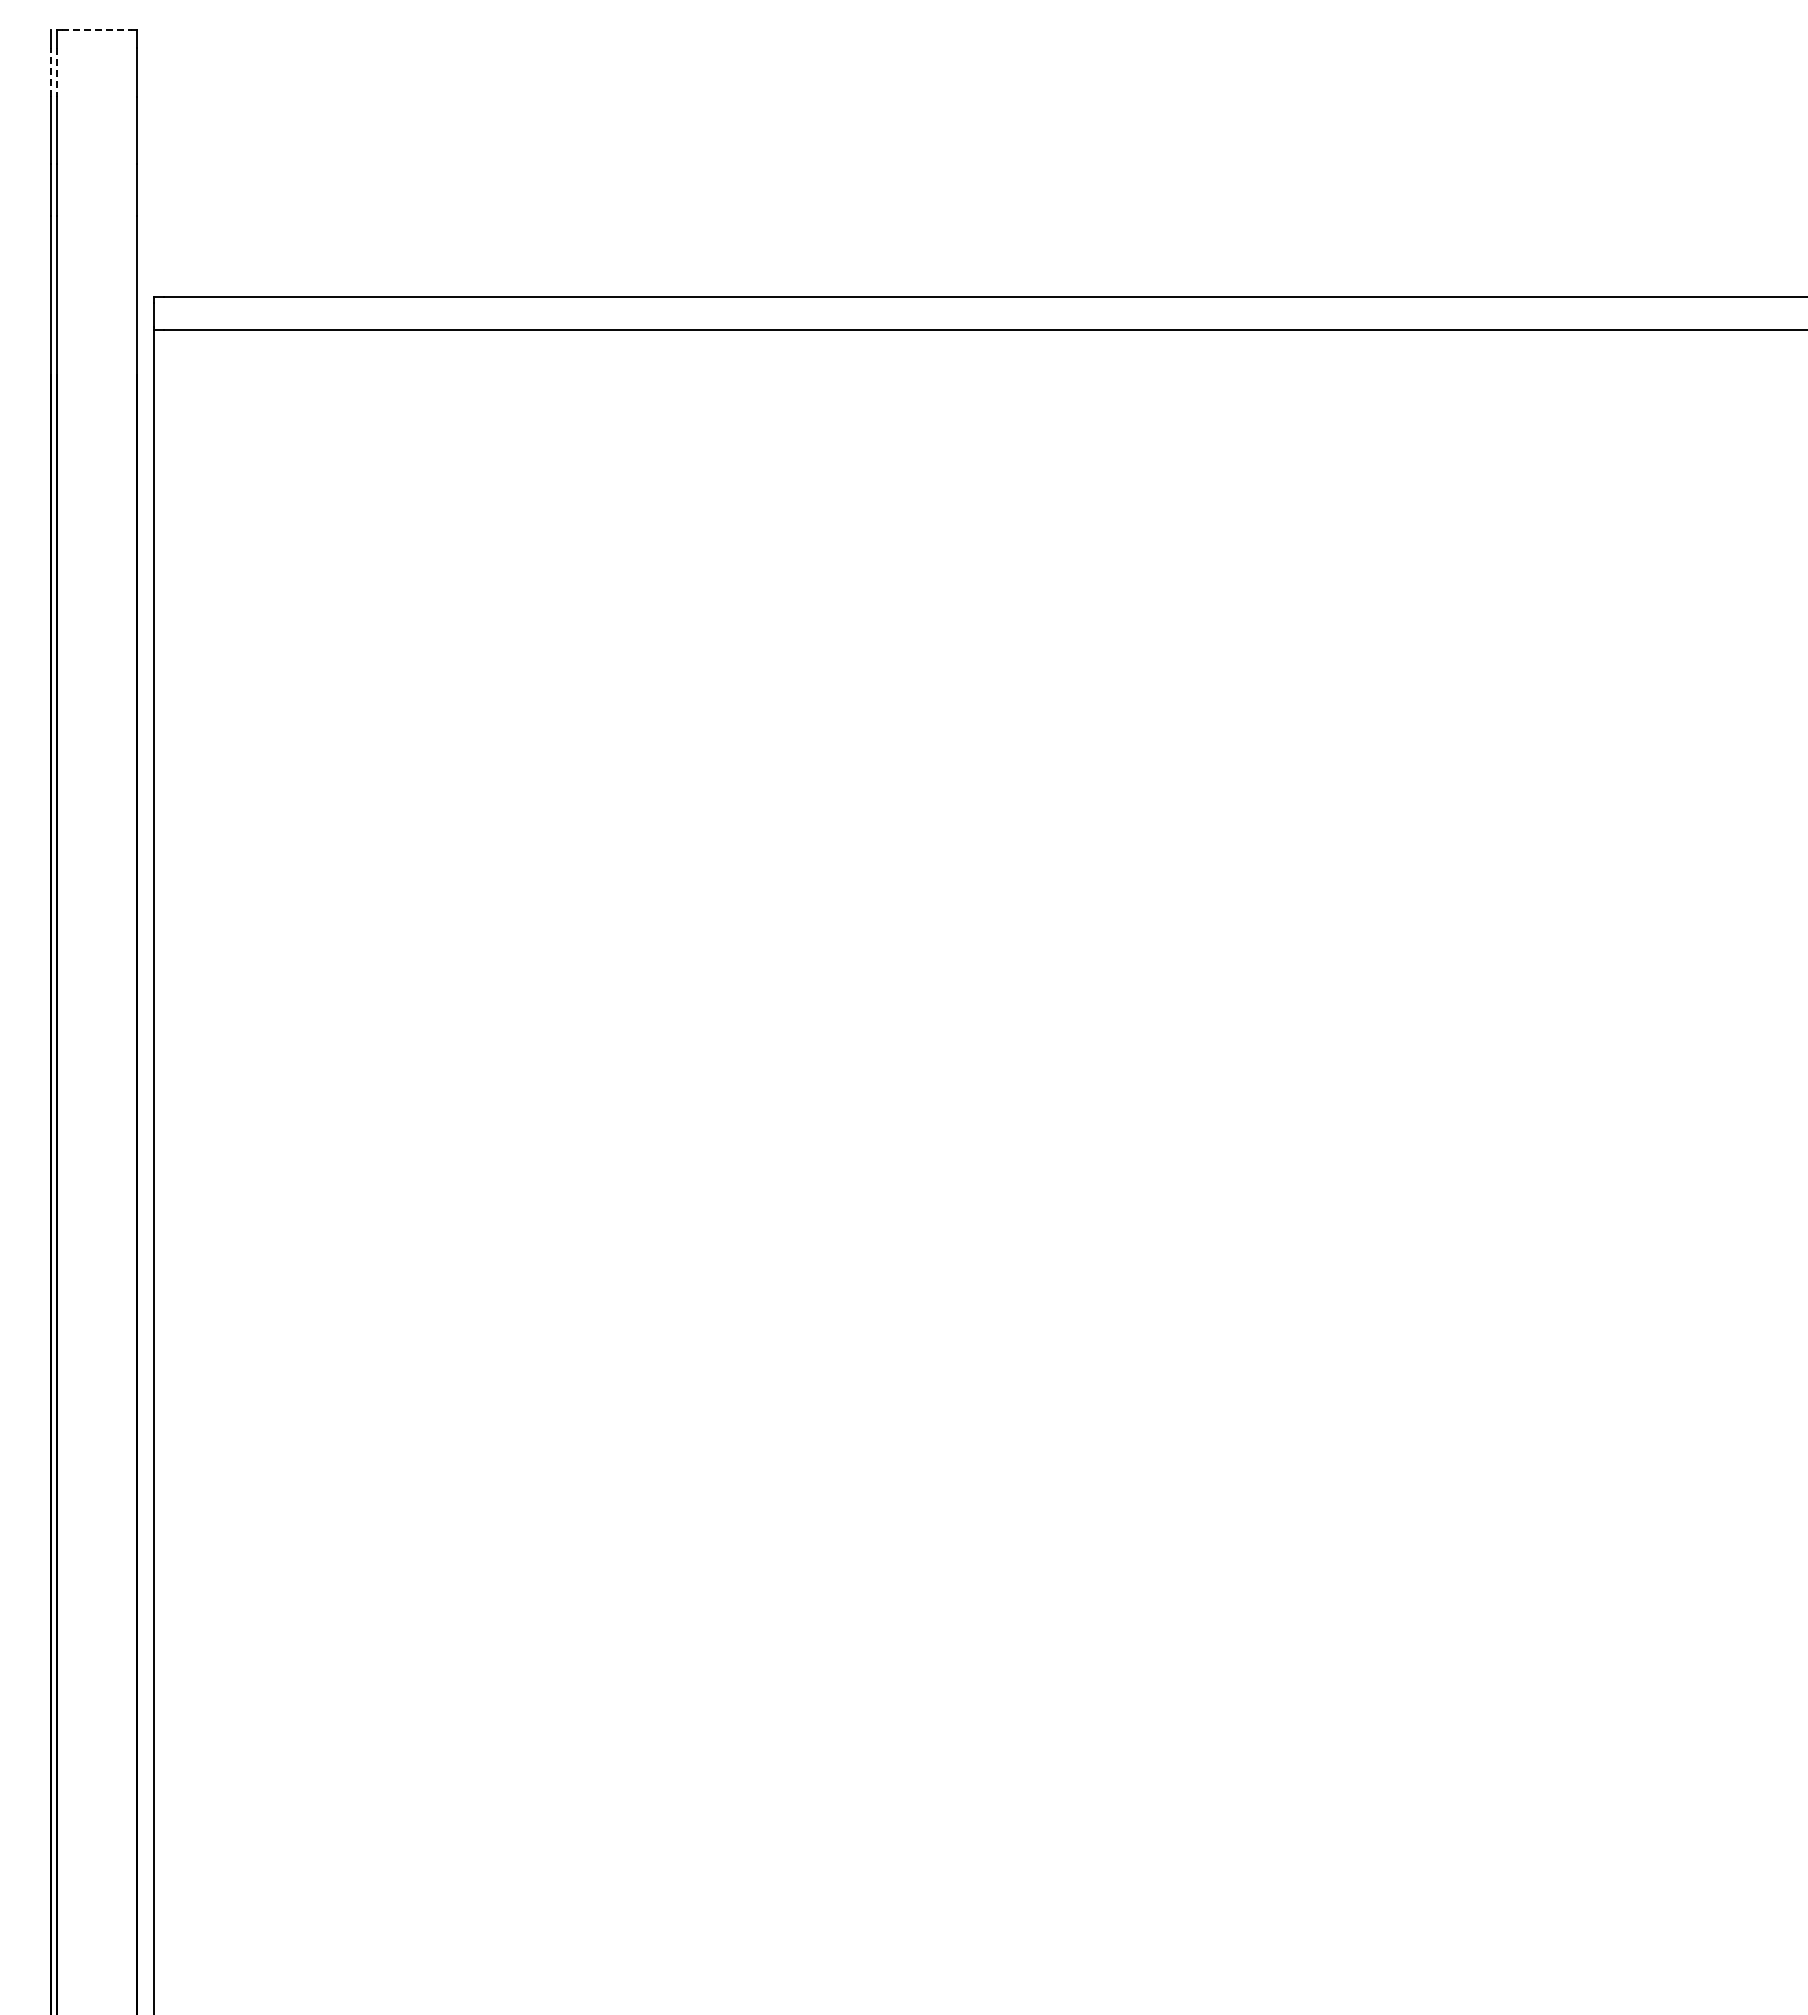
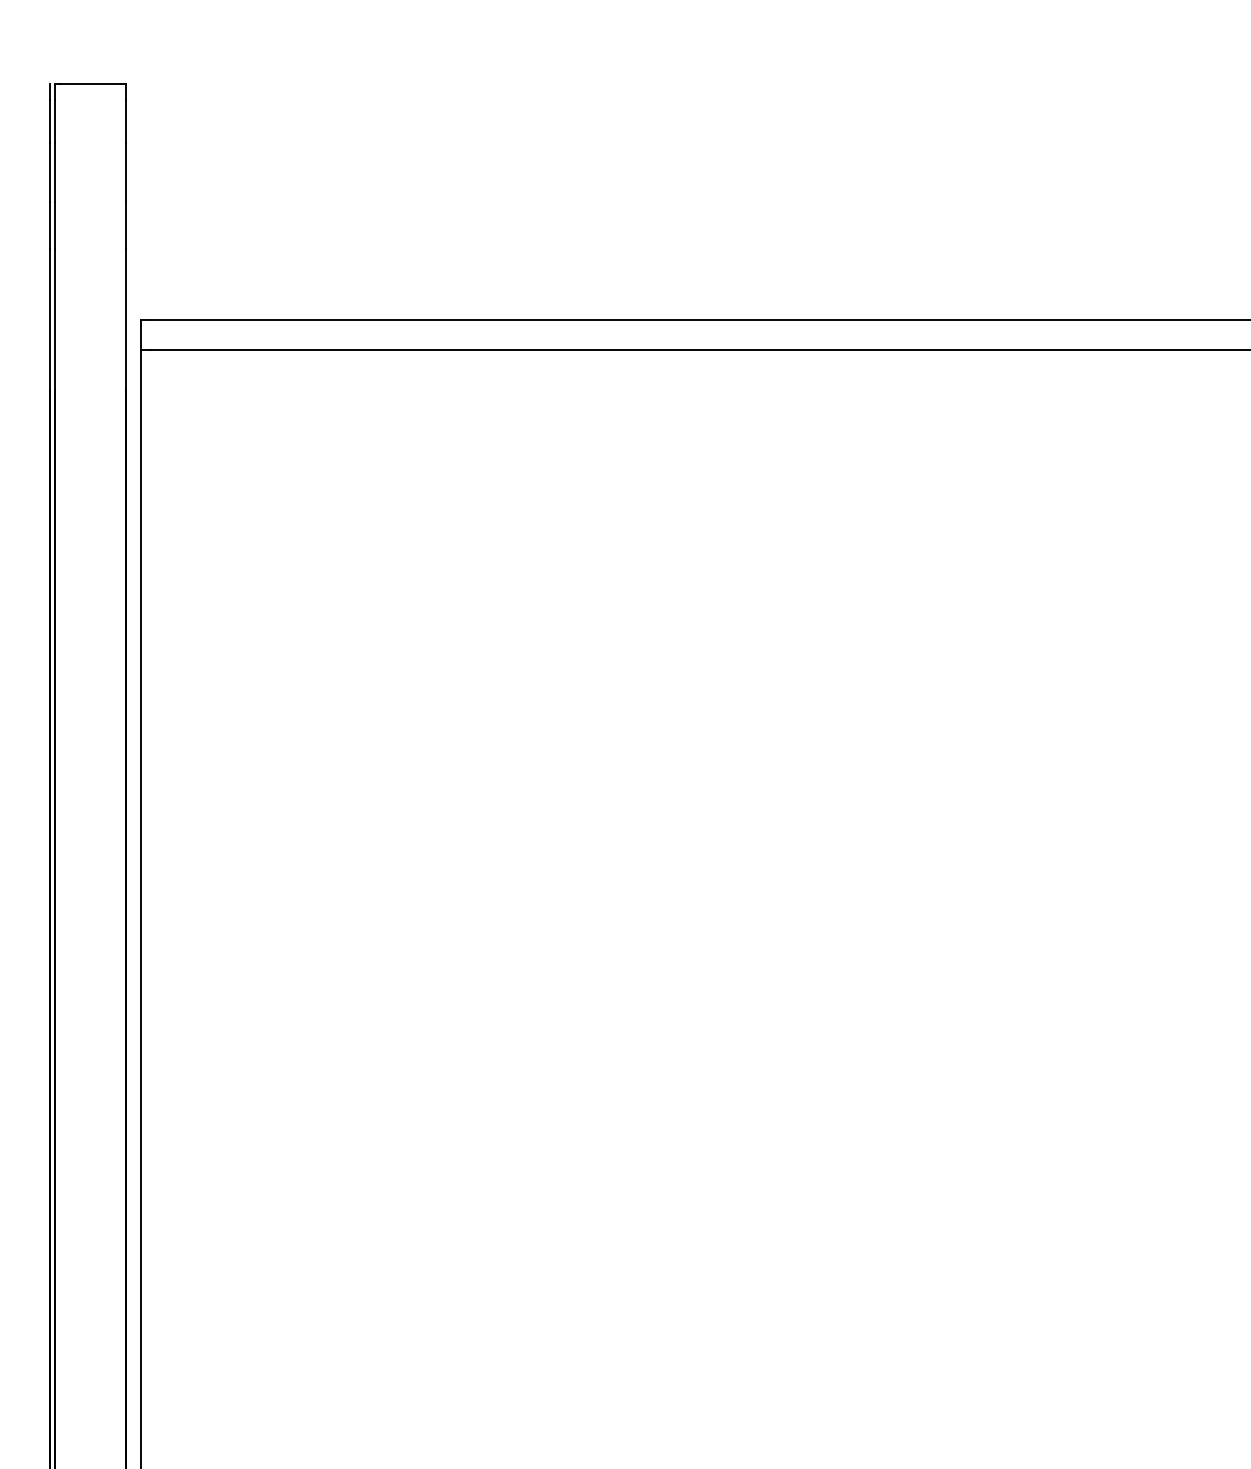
line: (97, 30) -> (90, 84), dashed -> solid
line: (50, 72) -> (49, 121), dashed -> solid
line: (57, 73) -> (55, 122), dashed -> solid

